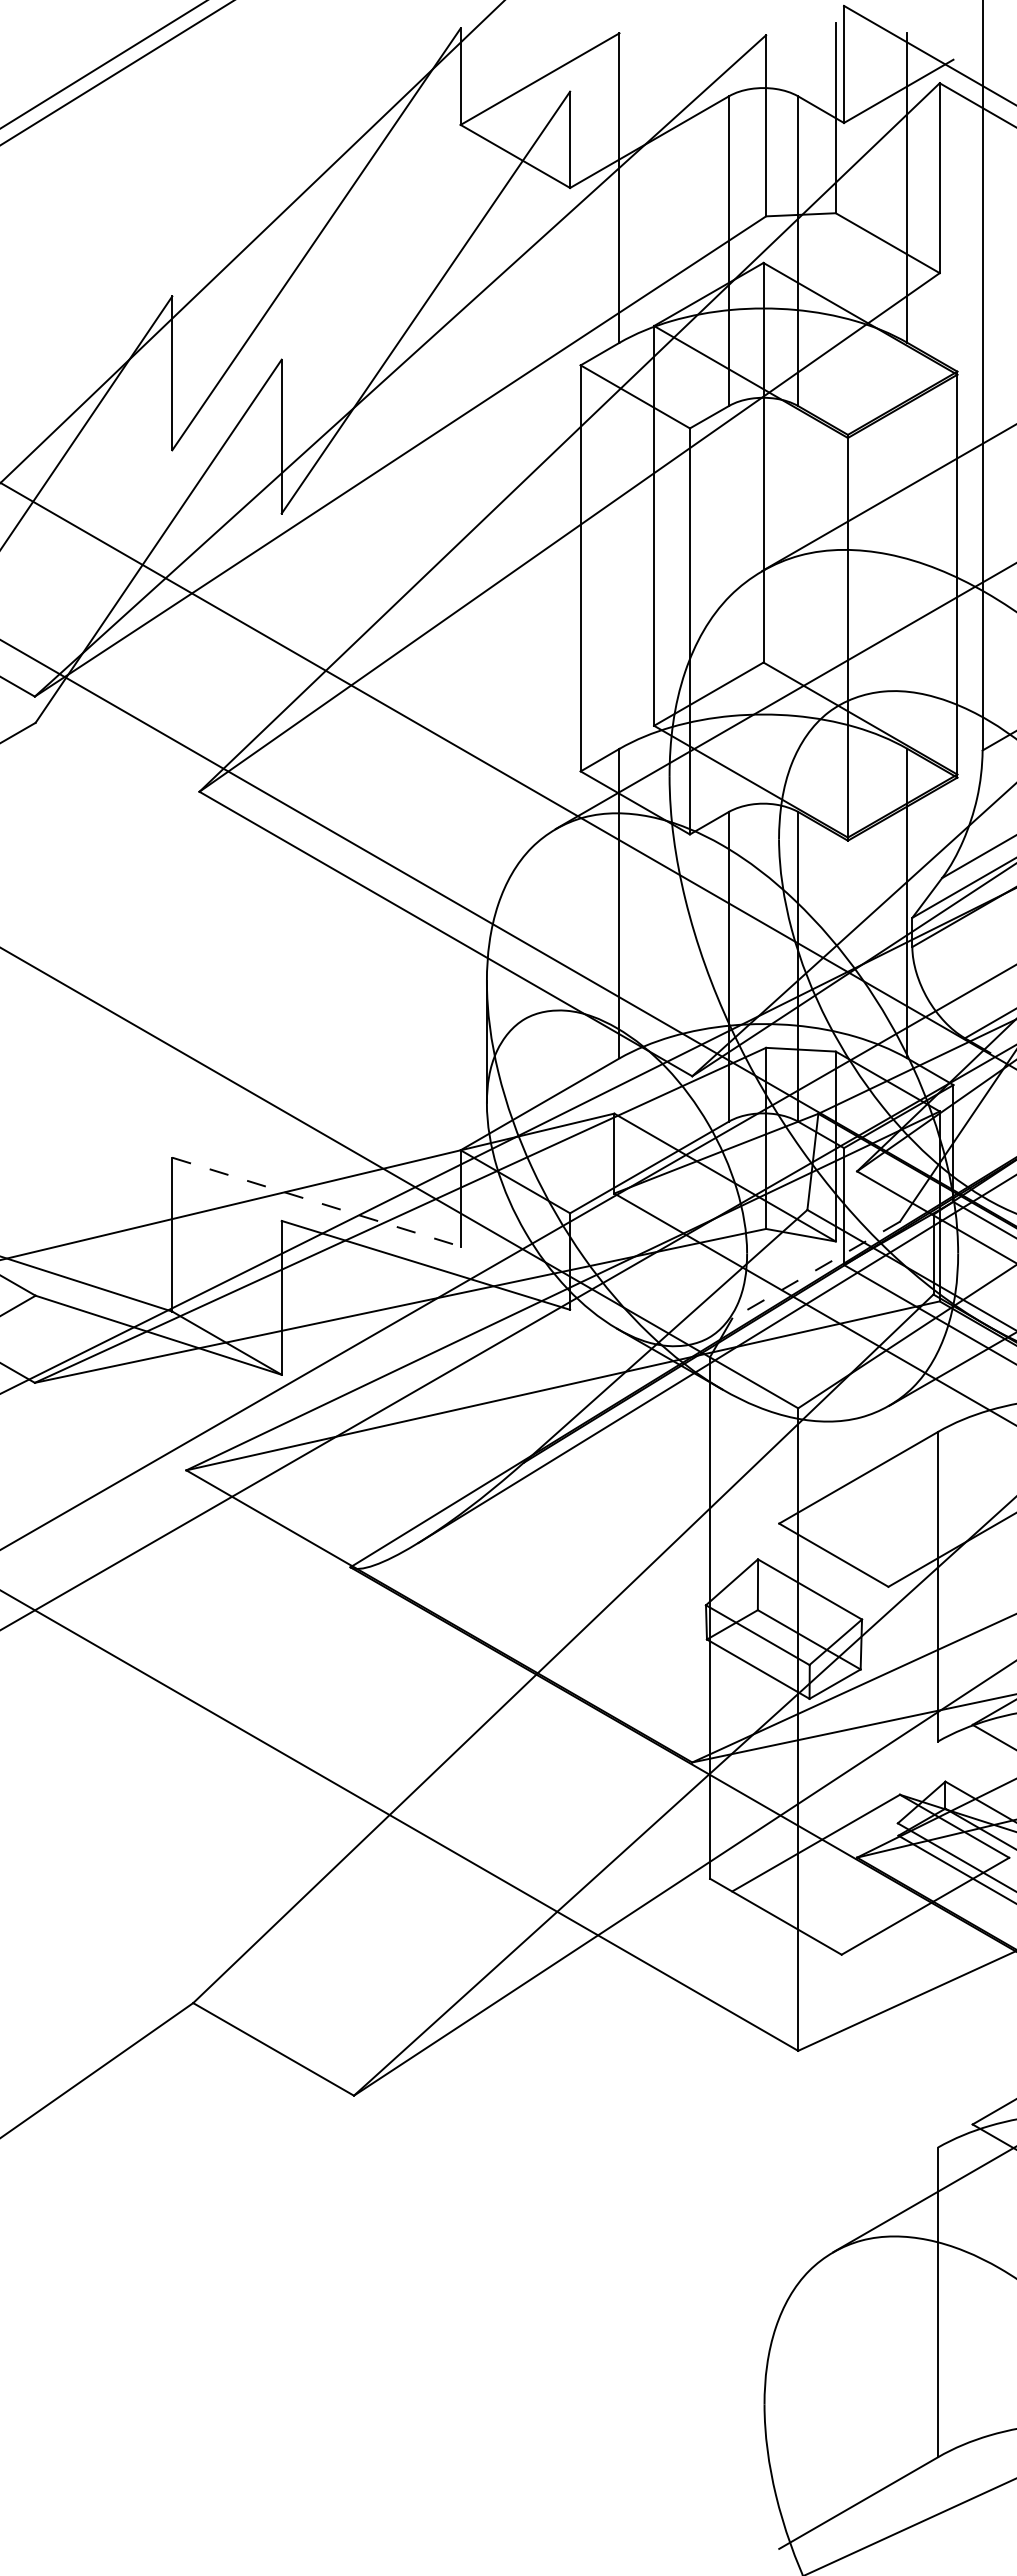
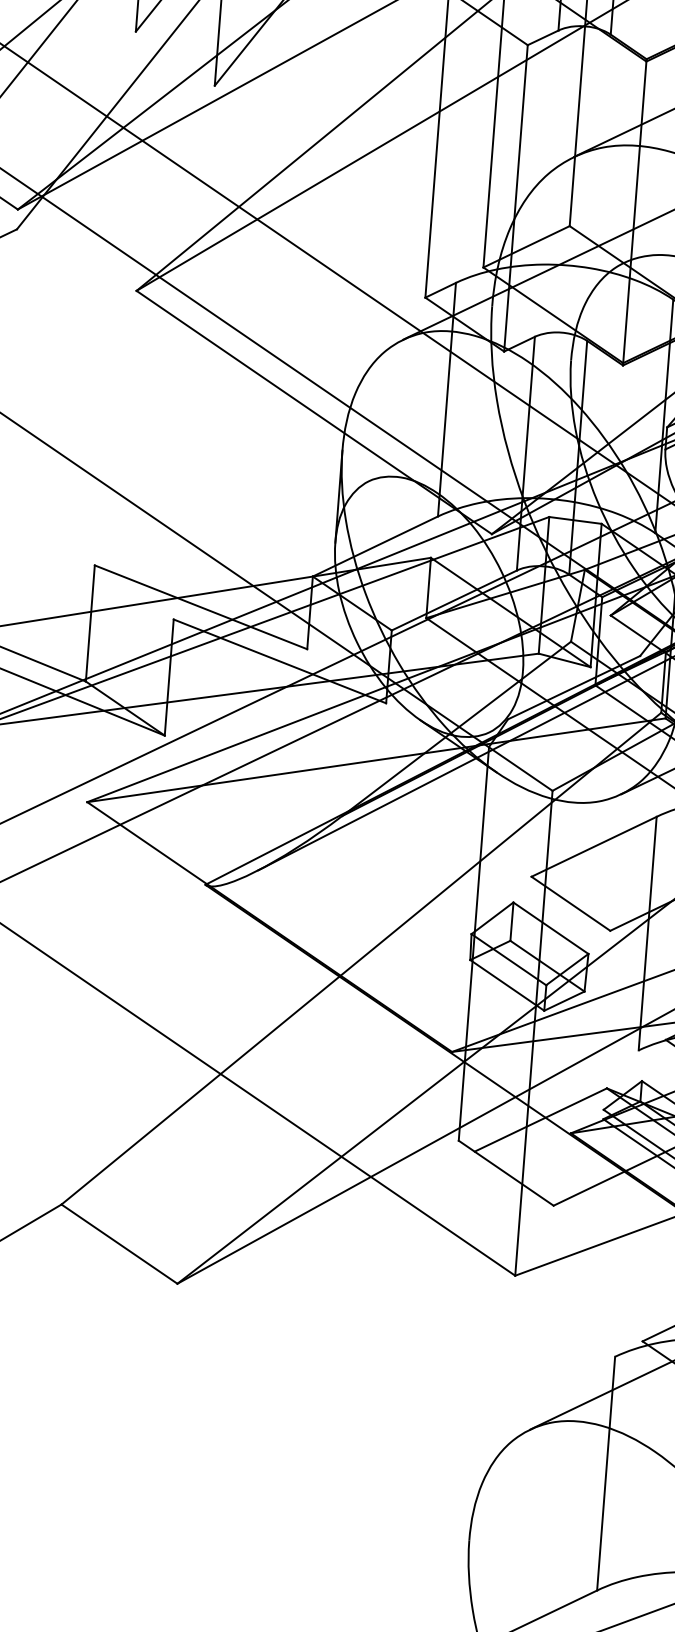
line: (316, 1202) -> (201, 607), dashed -> solid
line: (816, 1270) -> (574, 687), dashed -> solid

